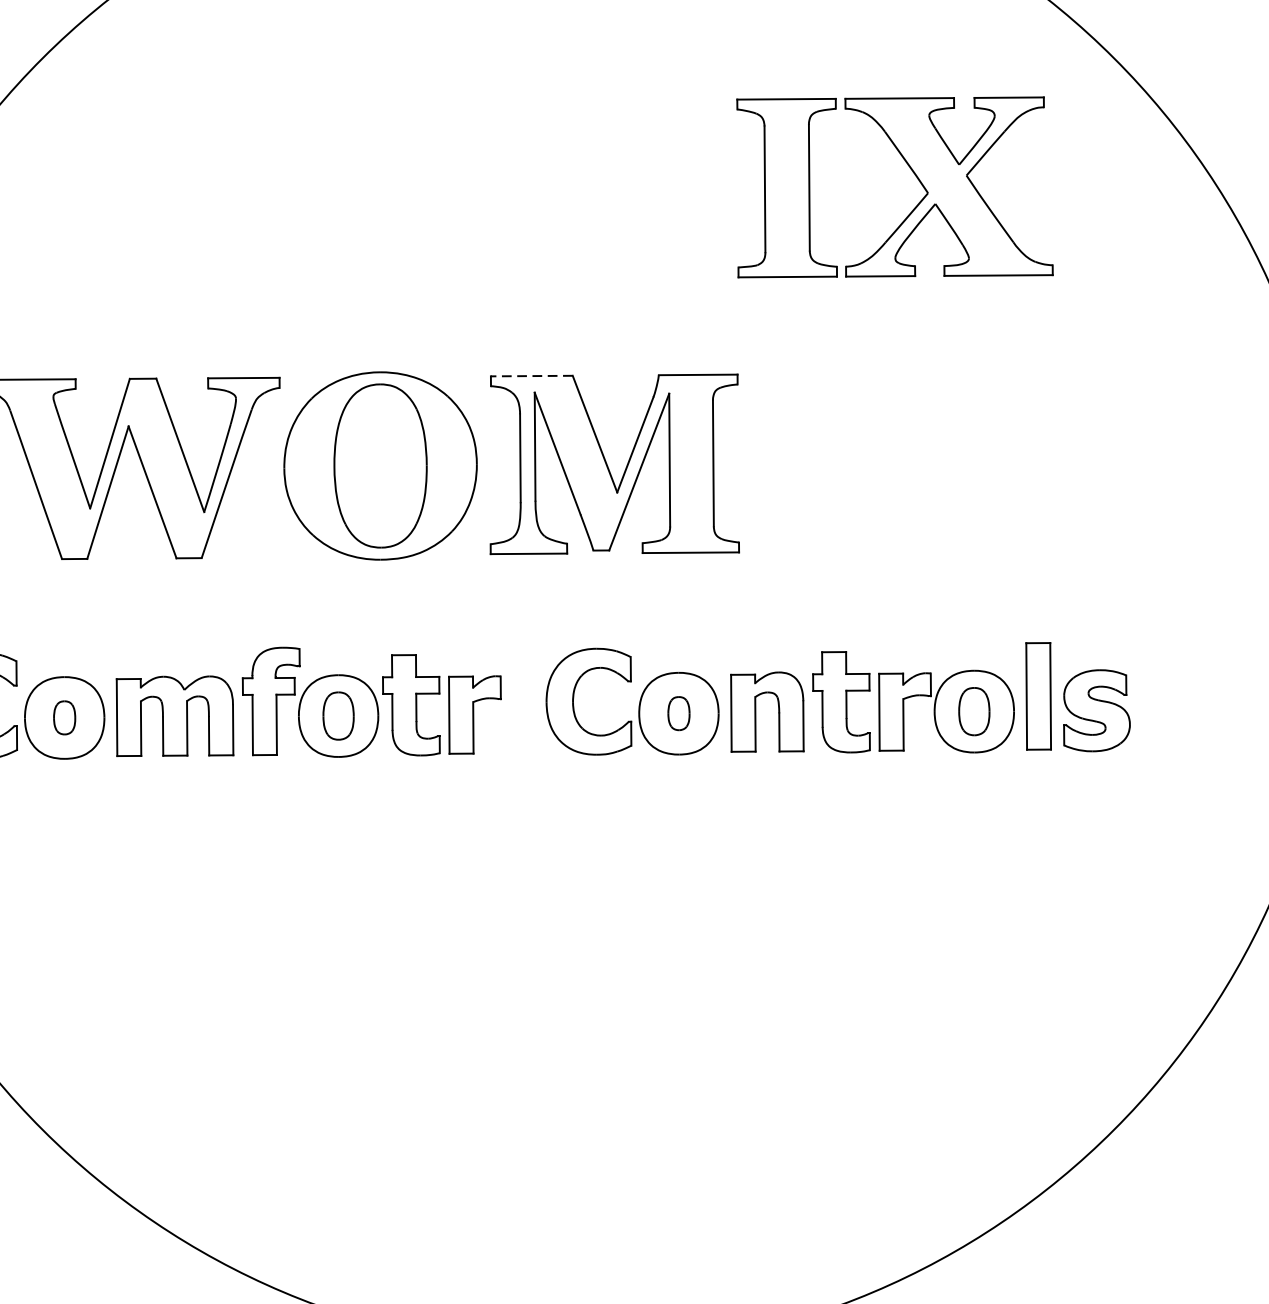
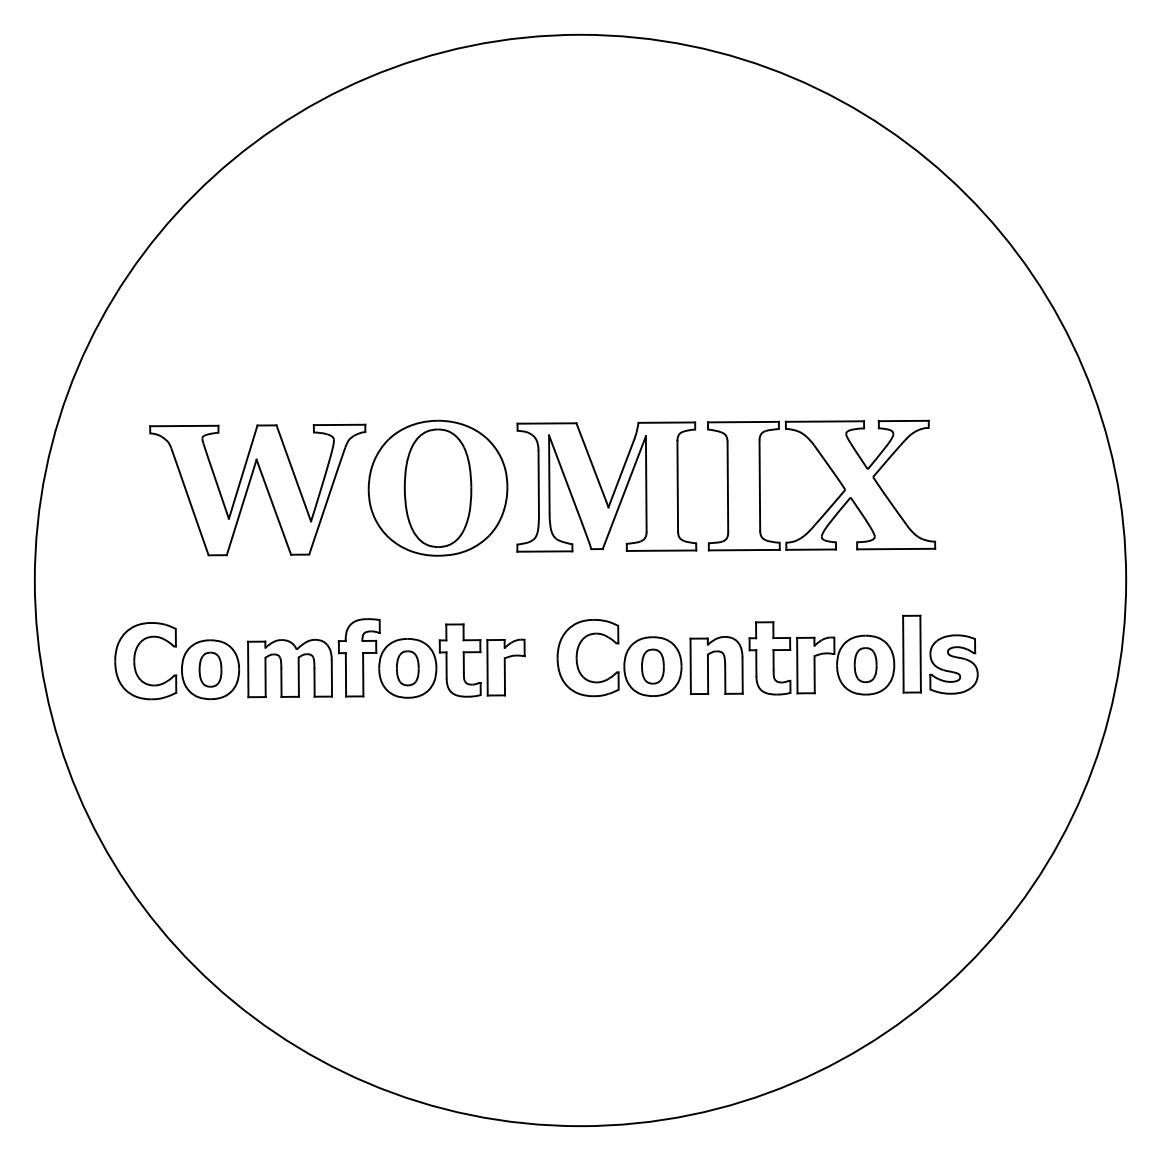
part: (914, 176) -> (835, 477), moved
line: (531, 376) -> (546, 423), dashed -> solid
part: (678, 713) -> (652, 666), size x1.43
part: (64, 717) -> (210, 669), size x1.43

